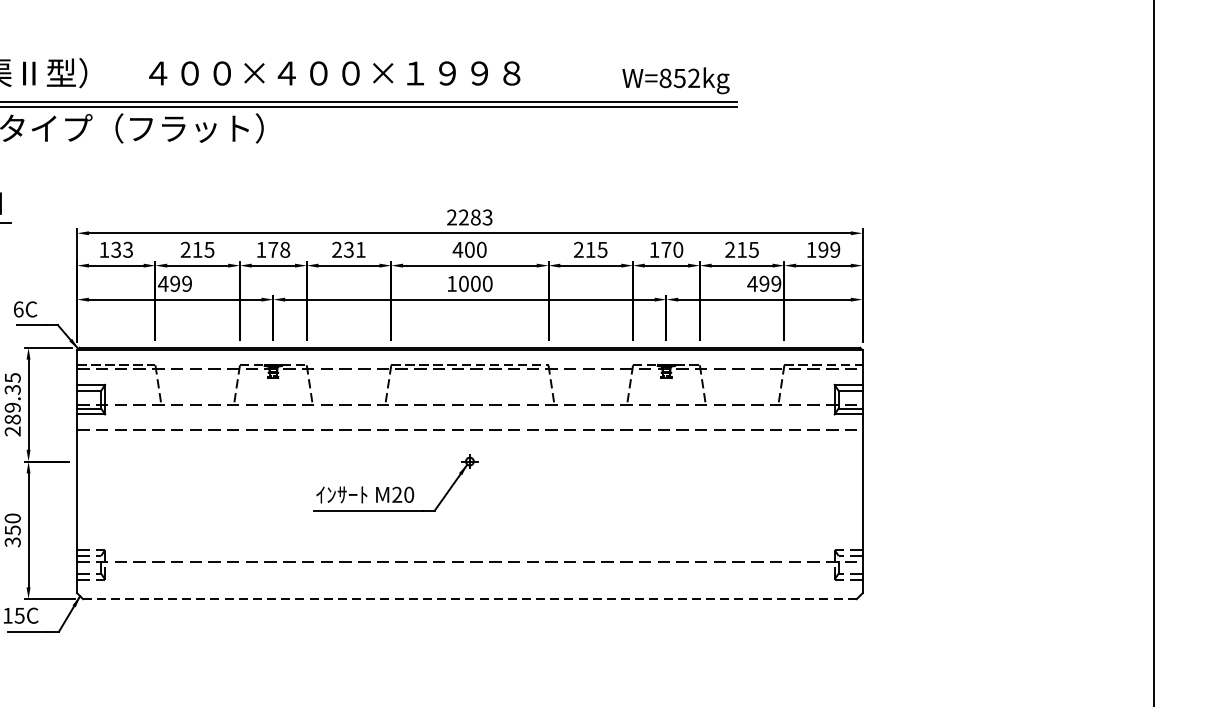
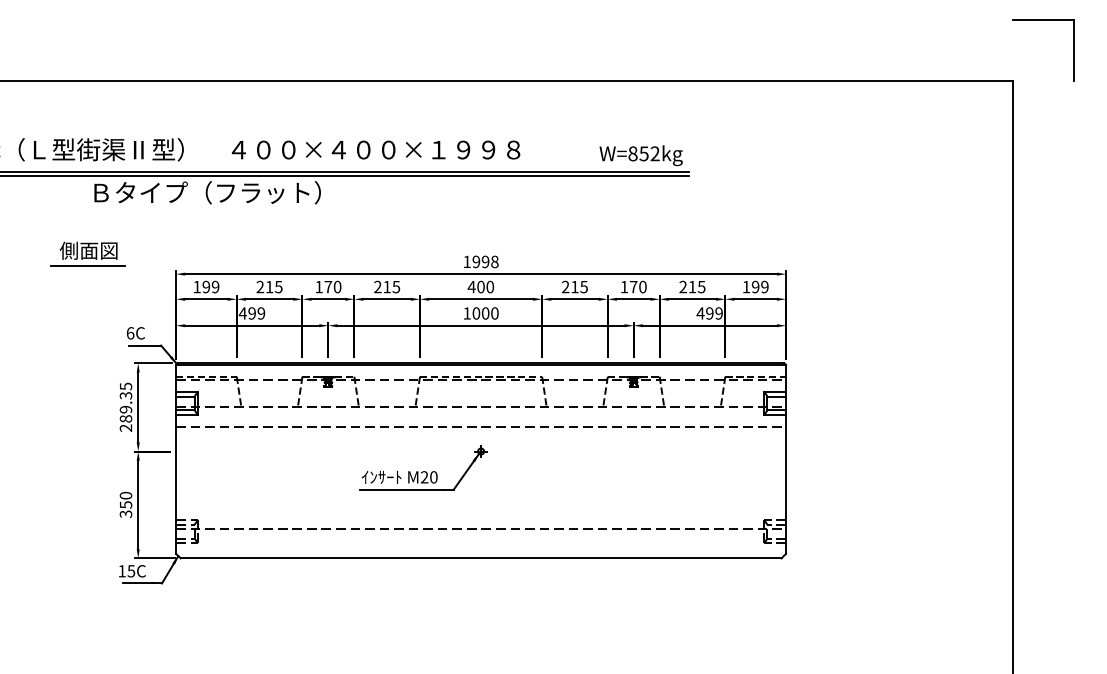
text: (469, 216) -> (480, 261), 2283 -> 1998
text: (285, 249) -> (337, 286), 178 -> 170
text: (354, 249) -> (391, 286), 231 -> 215
text: (121, 250) -> (210, 287), 133 -> 199
line: (469, 599) -> (480, 558), dashed -> solid

